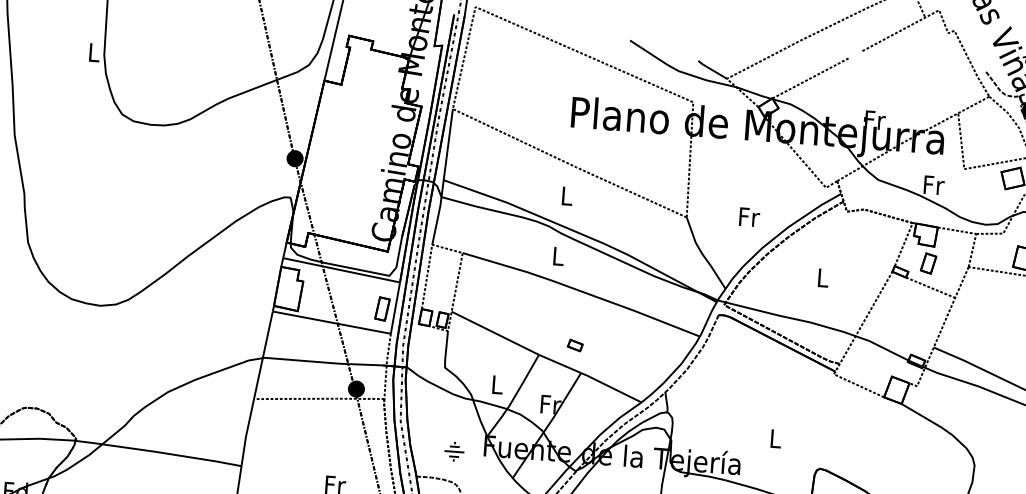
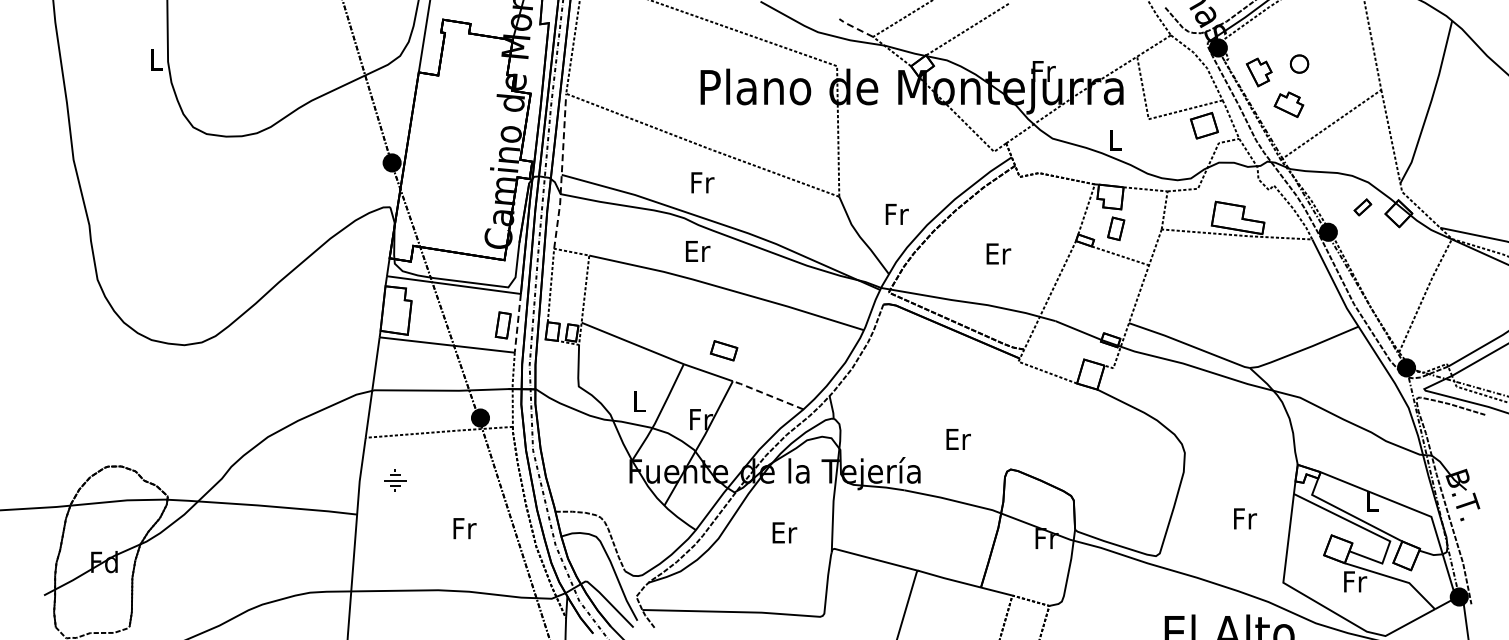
line: (711, 70) -> (855, 28), solid -> dashed
line: (443, 178) -> (561, 172), solid -> dashed
text: (933, 184) -> (1115, 139), Fr -> L
text: (567, 196) -> (702, 182), L -> Fr
text: (749, 216) -> (896, 213), moved
text: (559, 256) -> (698, 251), L -> Er
text: (823, 277) -> (998, 253), L -> Er
line: (395, 308) -> (517, 323), solid -> dashed
part: (574, 345) -> (723, 350), size x1.6
line: (610, 386) -> (767, 394), solid -> dashed
text: (776, 438) -> (958, 439), L -> Er
part: (454, 451) -> (395, 480), moved

